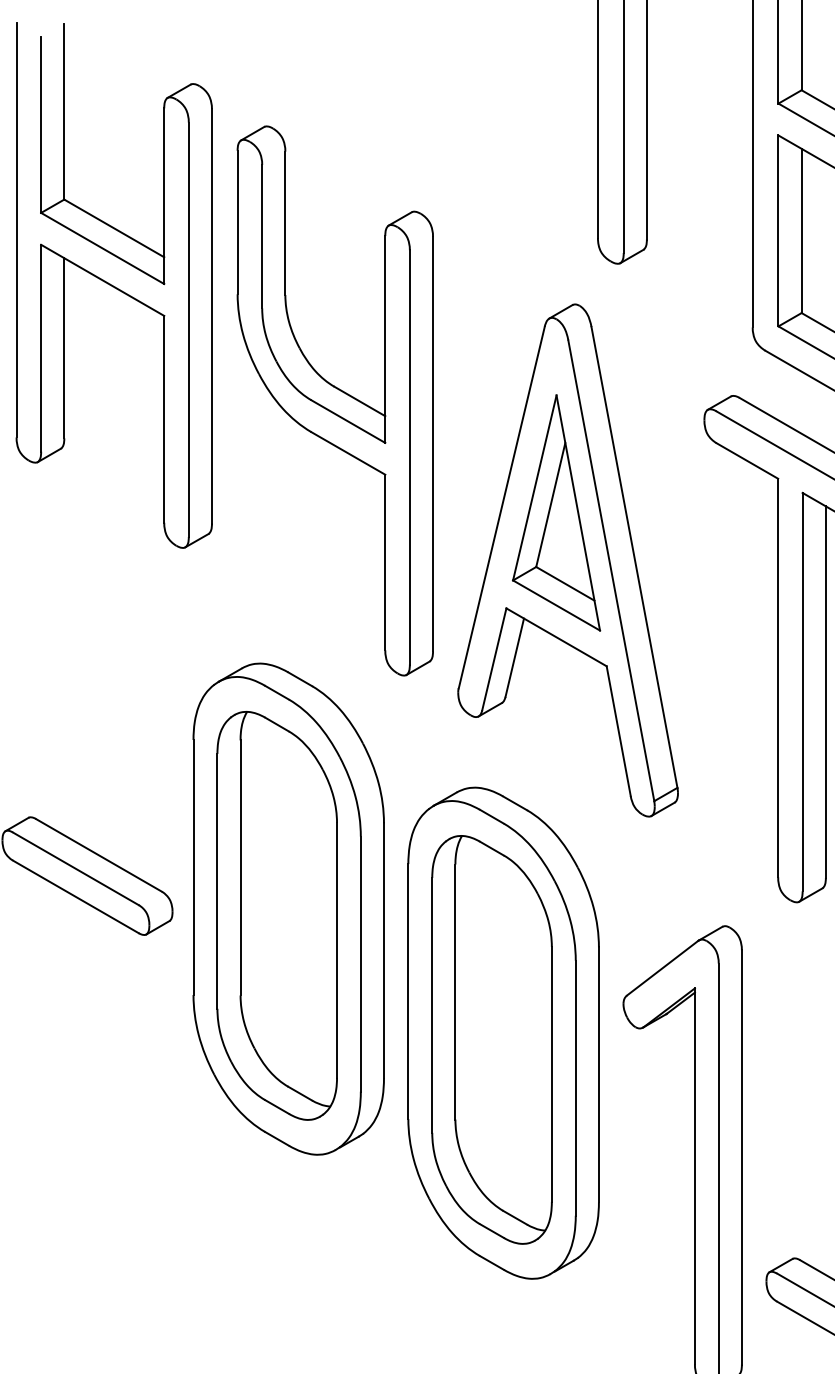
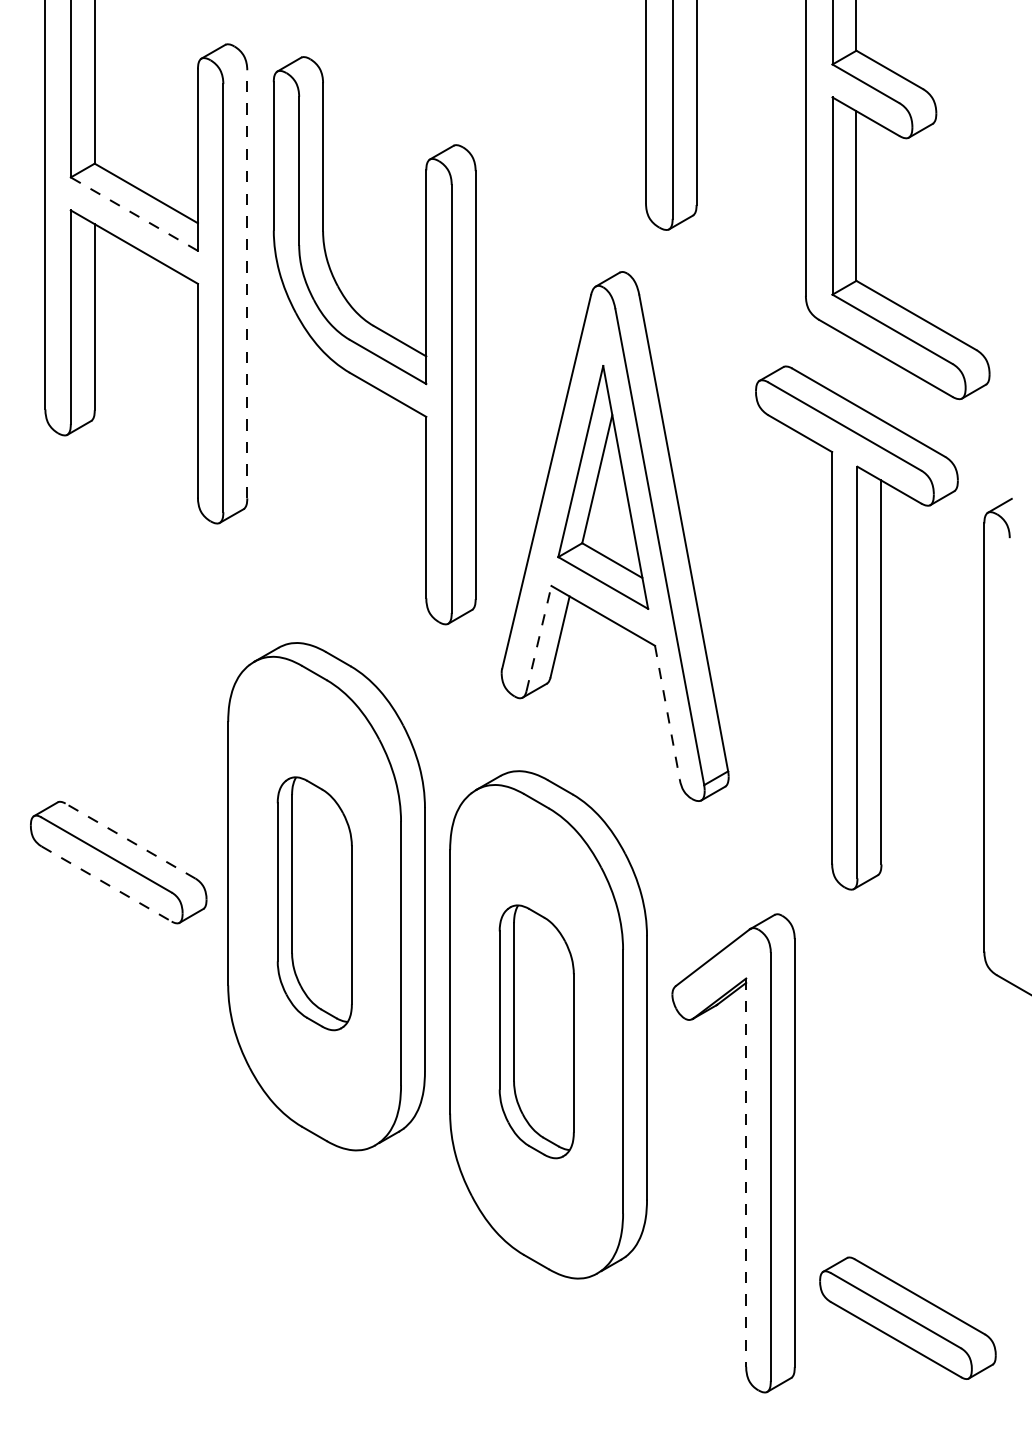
line: (101, 247) -> (133, 213), solid -> dashed
line: (212, 315) -> (247, 283), solid -> dashed
part: (335, 400) -> (374, 340), moved
line: (494, 659) -> (539, 638), solid -> dashed
line: (618, 731) -> (667, 713), solid -> dashed
line: (98, 854) -> (130, 840), solid -> dashed
line: (76, 897) -> (107, 884), solid -> dashed
part: (277, 915) -> (314, 903), size x0.6
part: (491, 1039) -> (536, 1031), size x0.6
line: (695, 1177) -> (746, 1173), solid -> dashed

